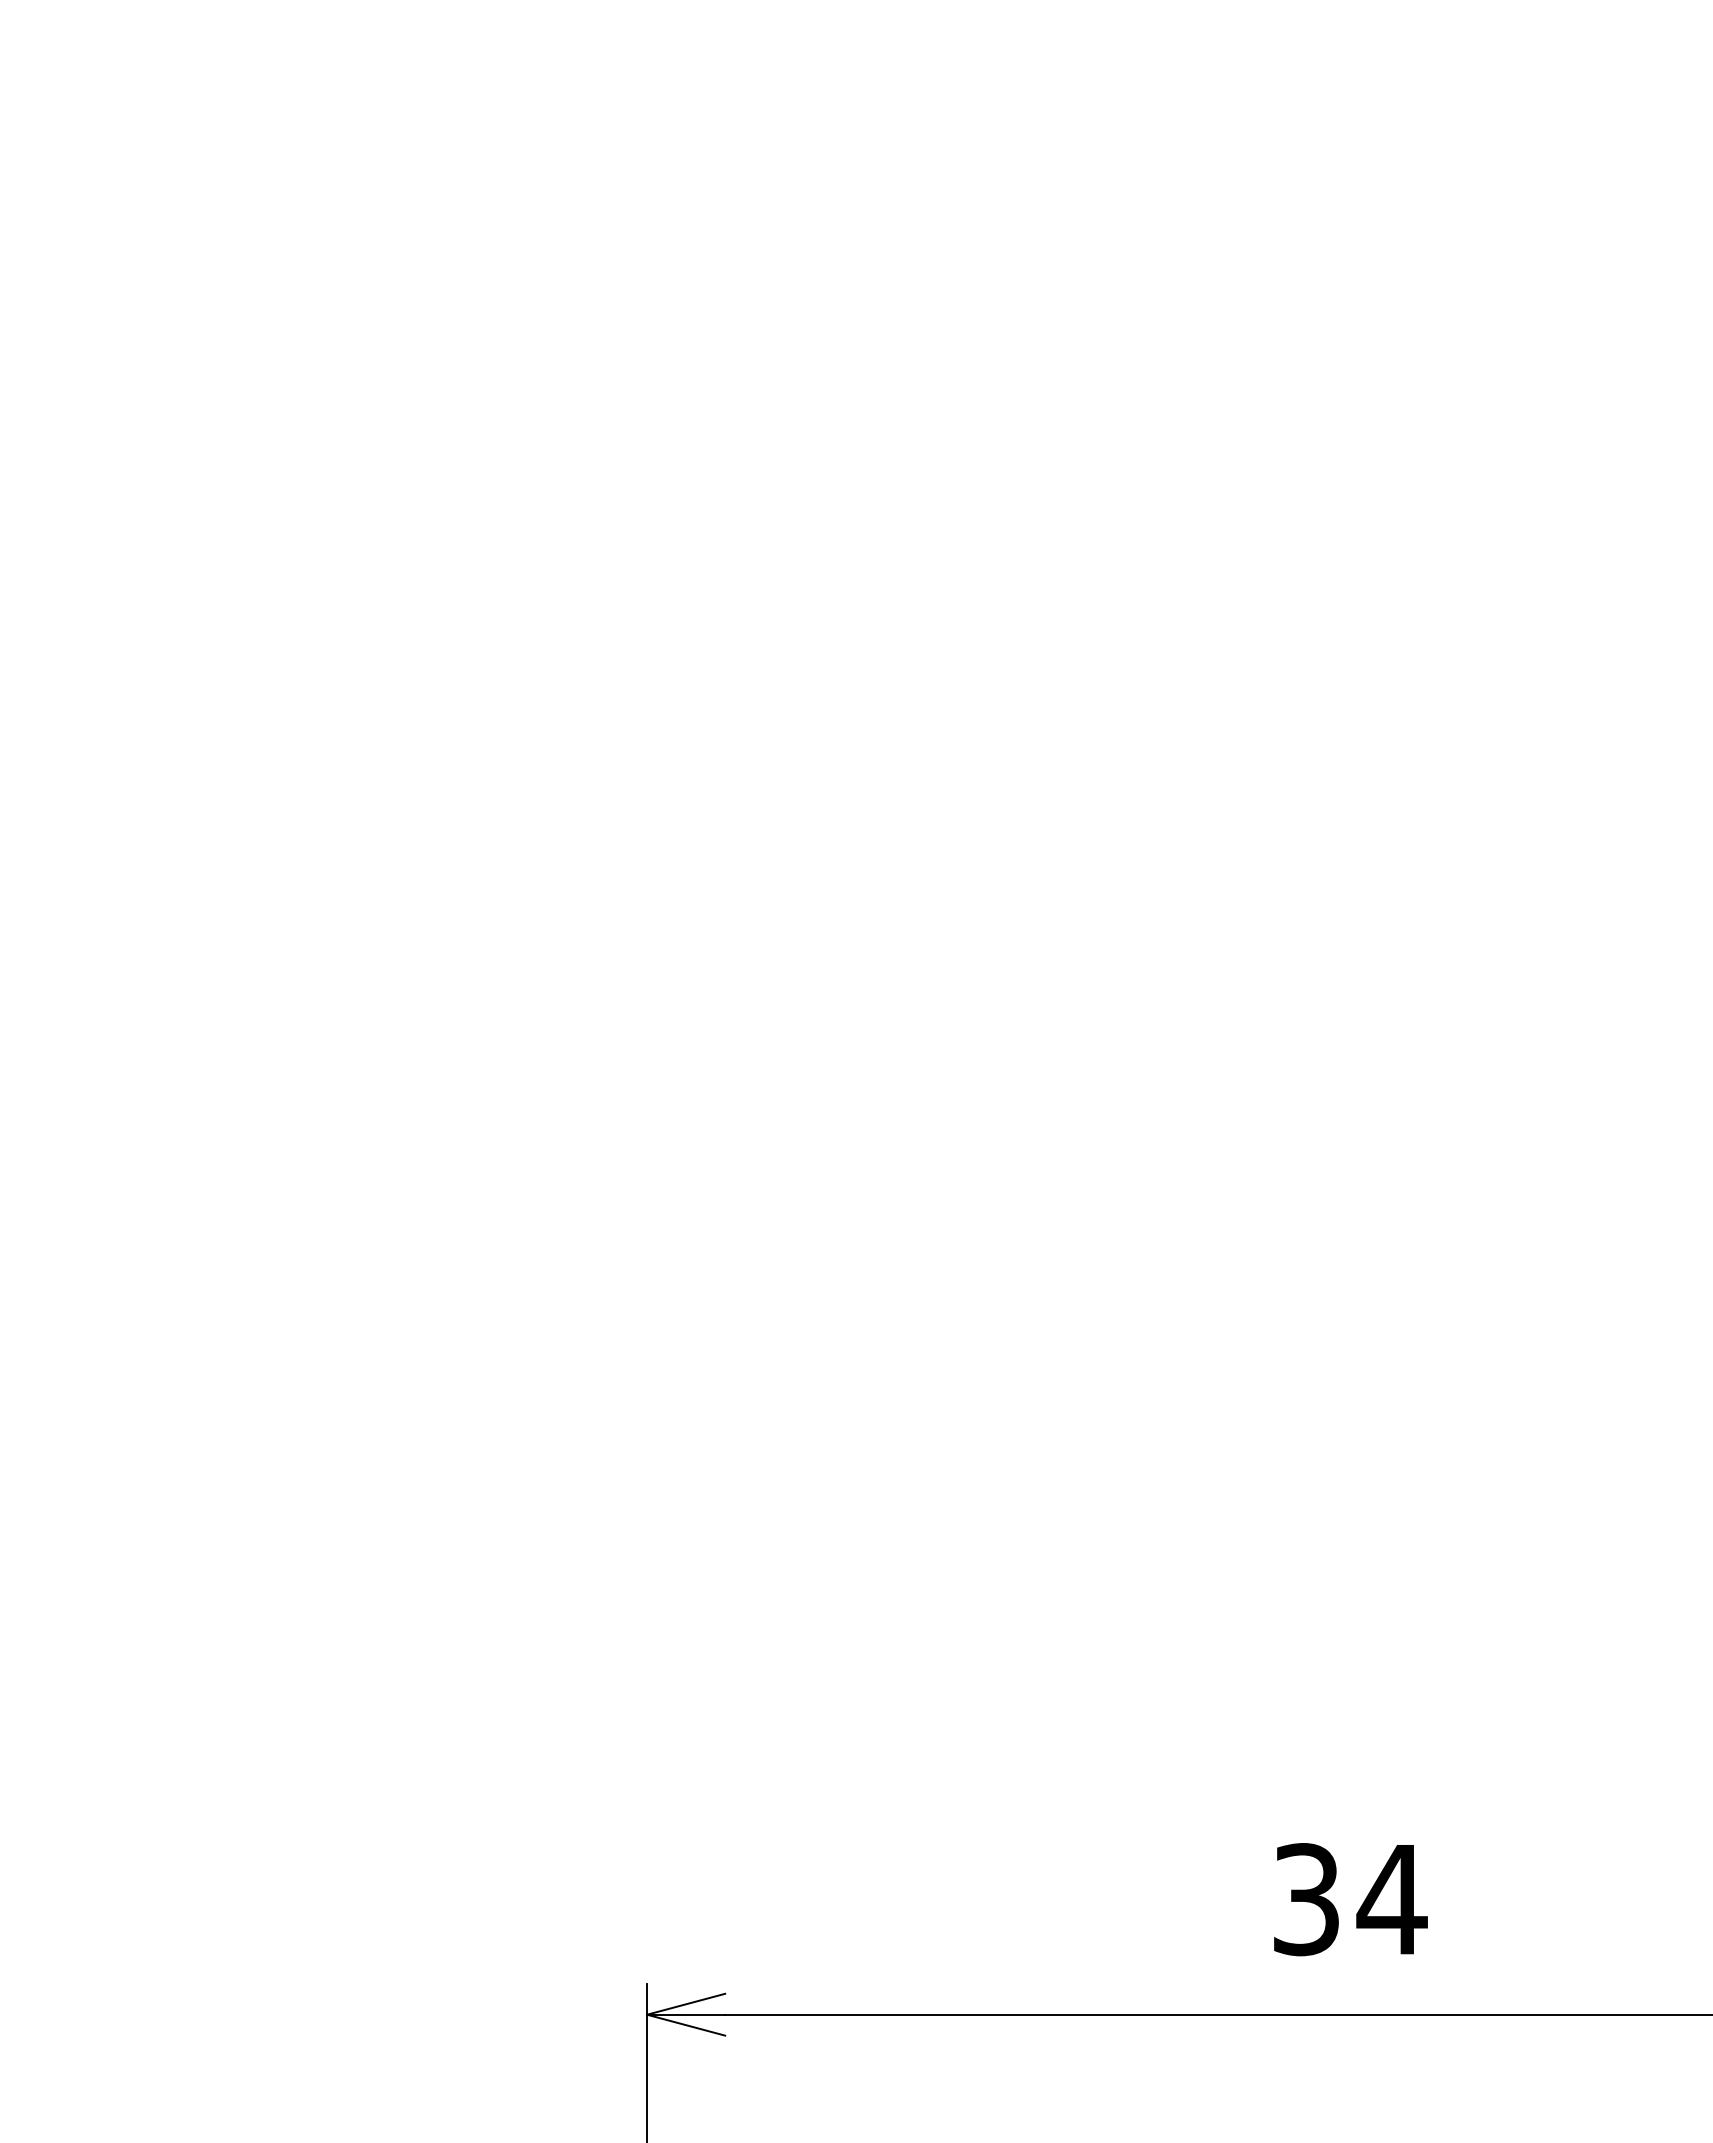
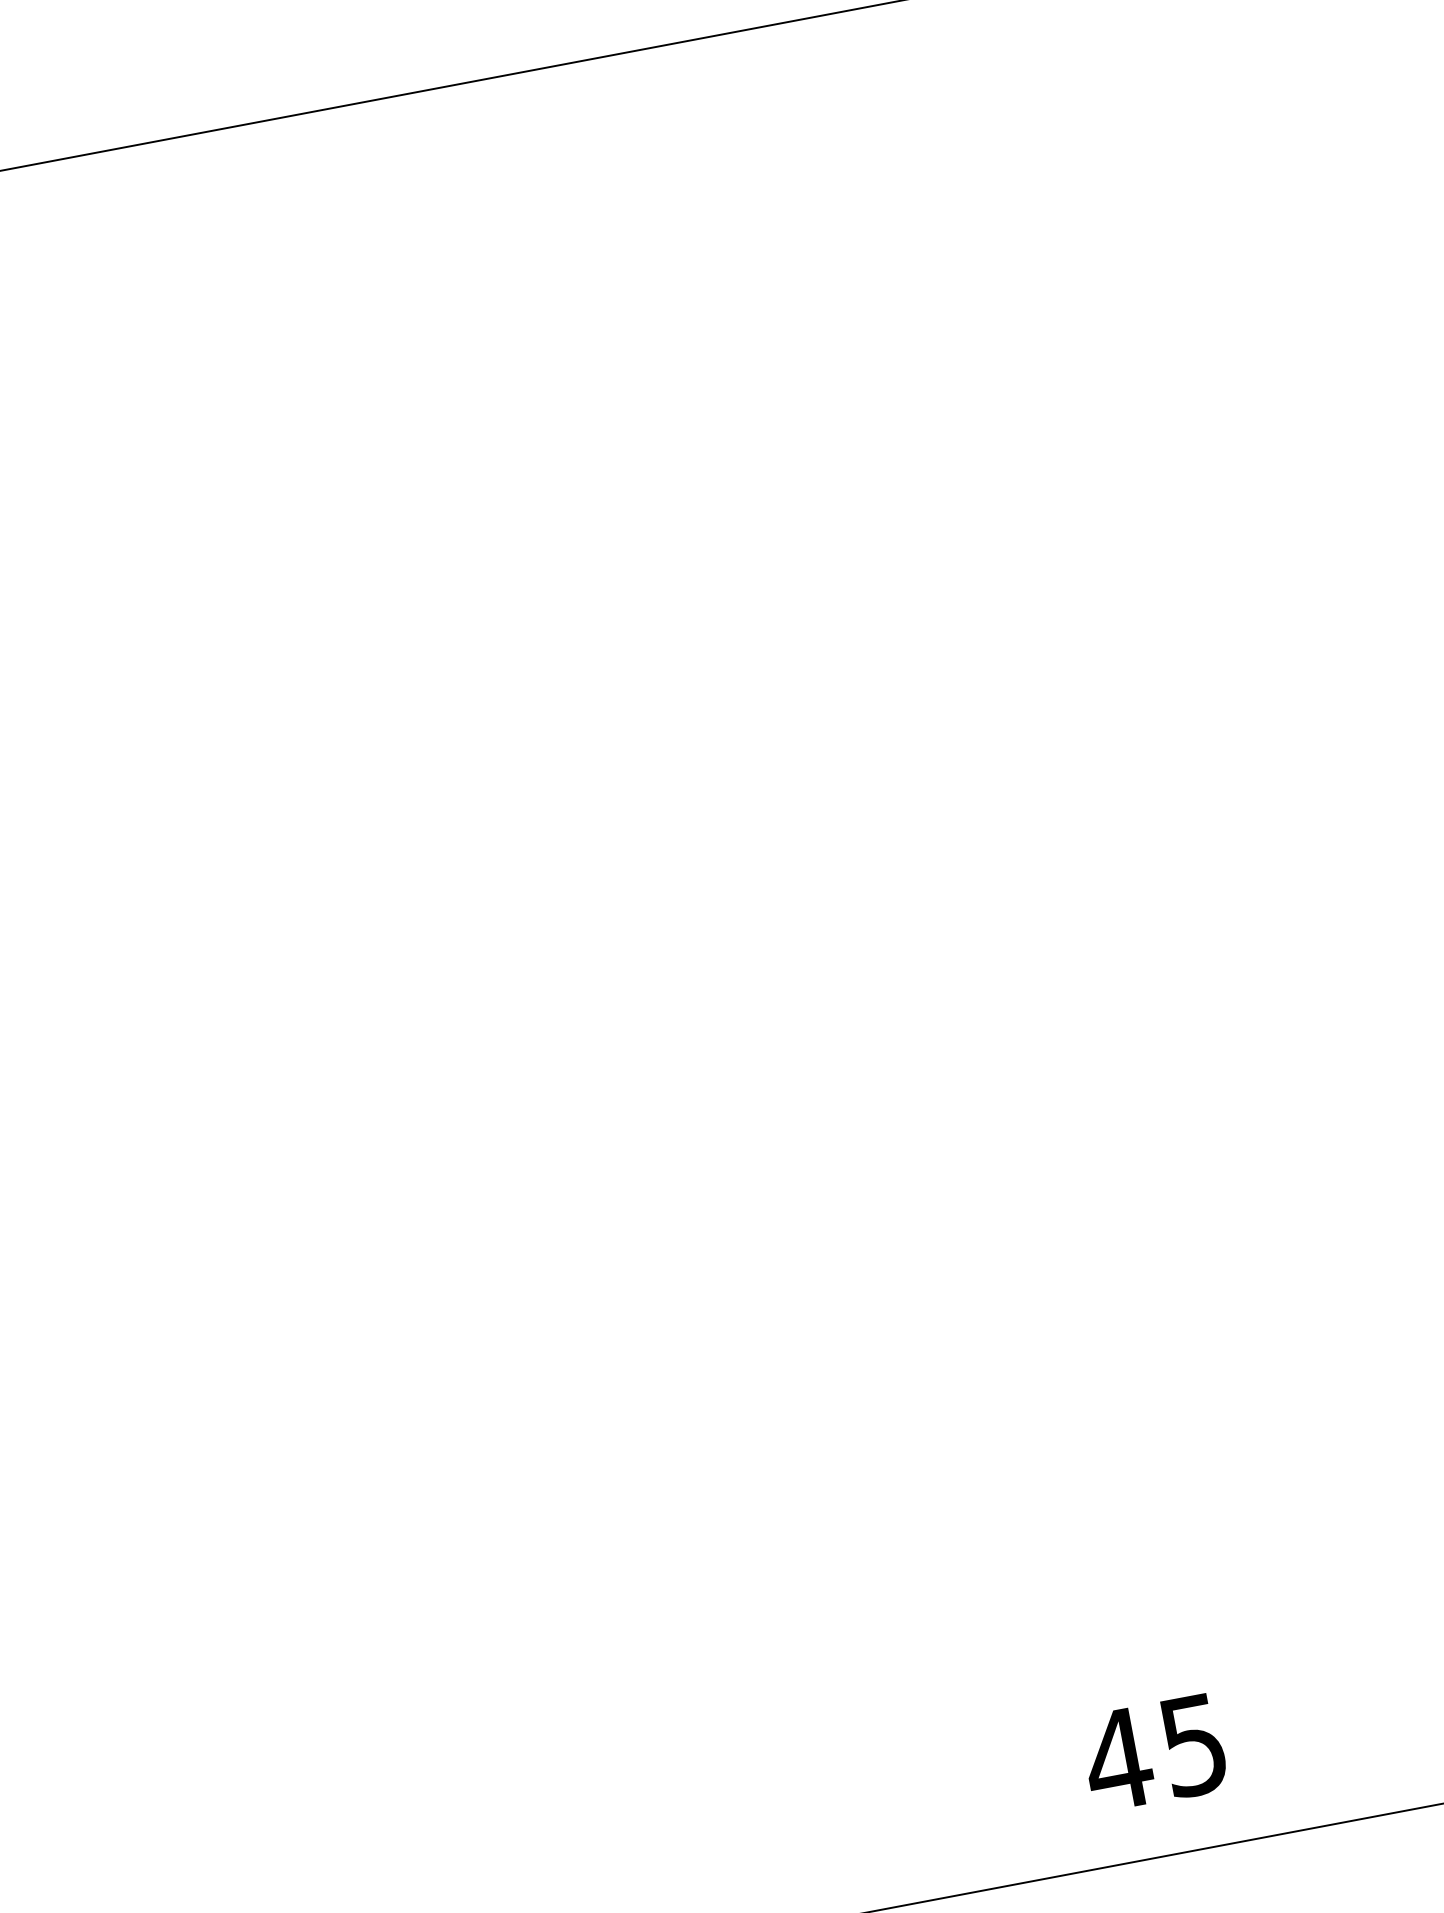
text: (1348, 1899) -> (1155, 1752), 34 -> 45

